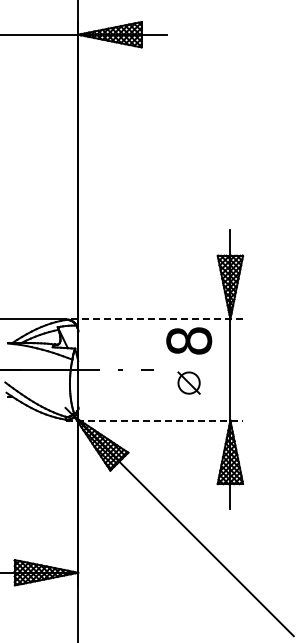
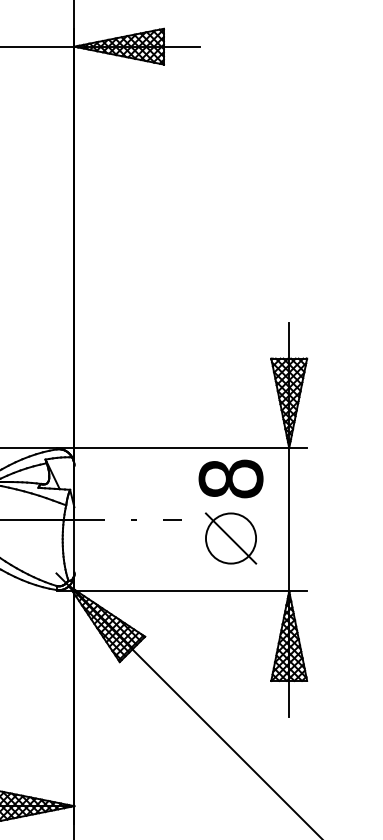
line: (154, 319) -> (182, 448), dashed -> solid
part: (188, 382) -> (230, 537), size x1.67
line: (154, 420) -> (182, 591), dashed -> solid

